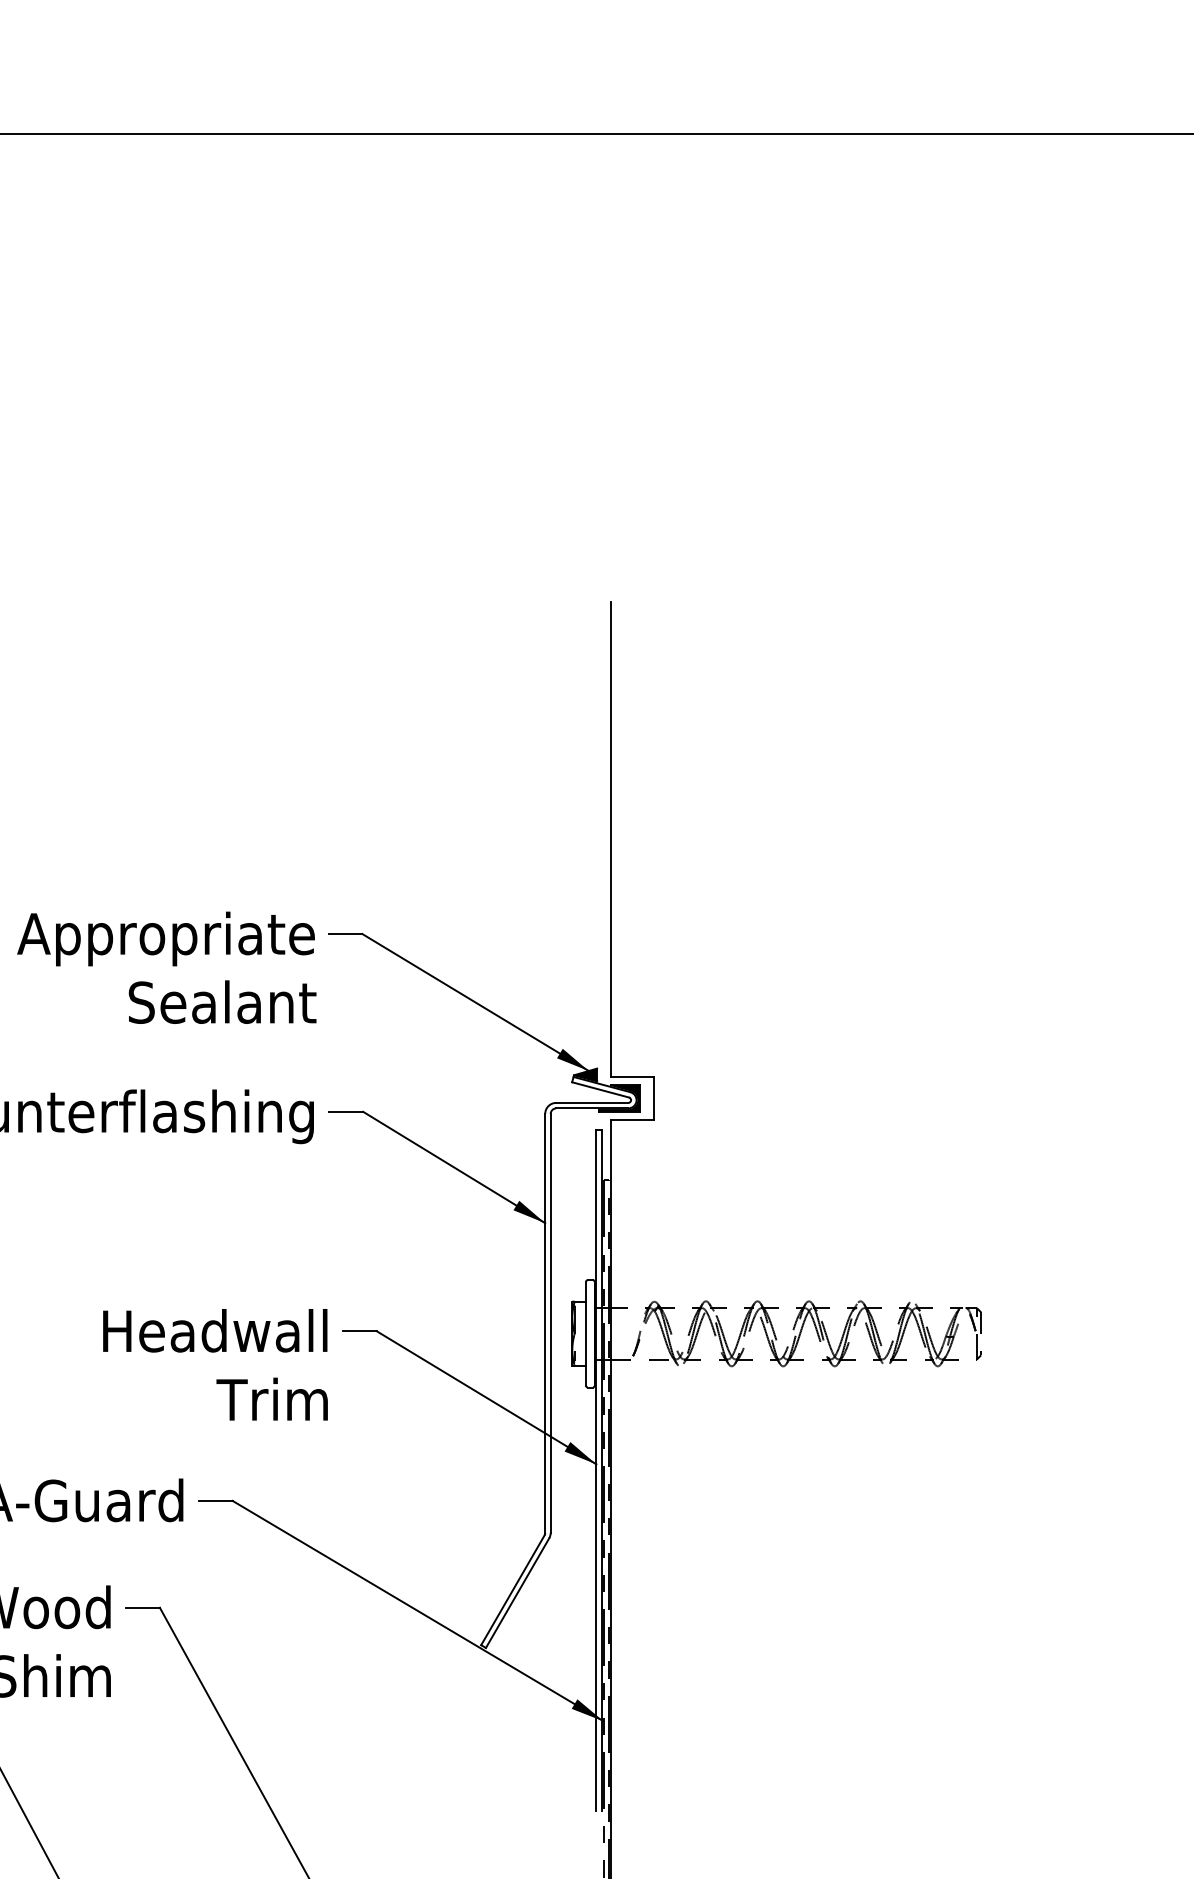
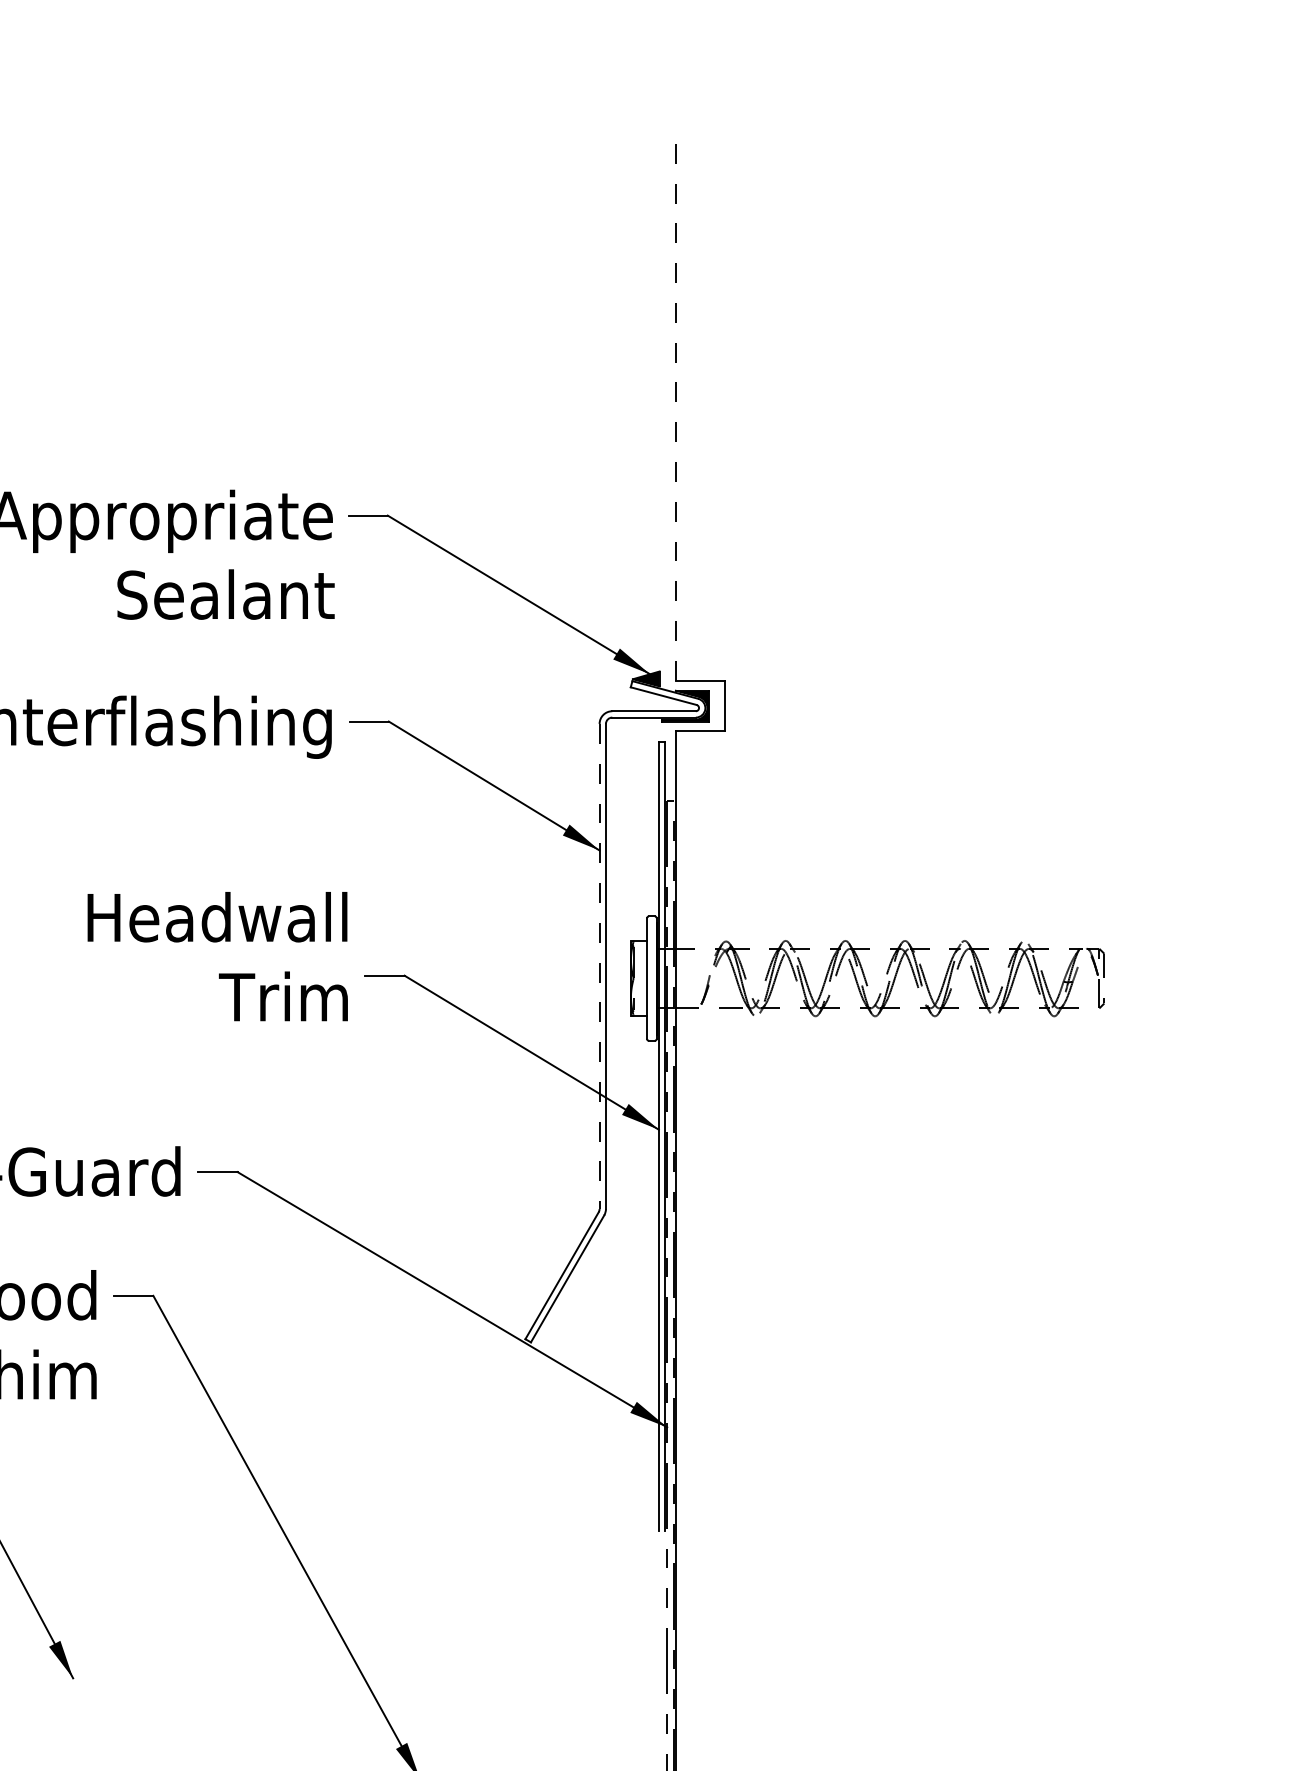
line: (610, 839) -> (675, 406), solid -> dashed
line: (545, 1323) -> (599, 966), solid -> dashed
text: (215, 1364) -> (217, 956), moved

